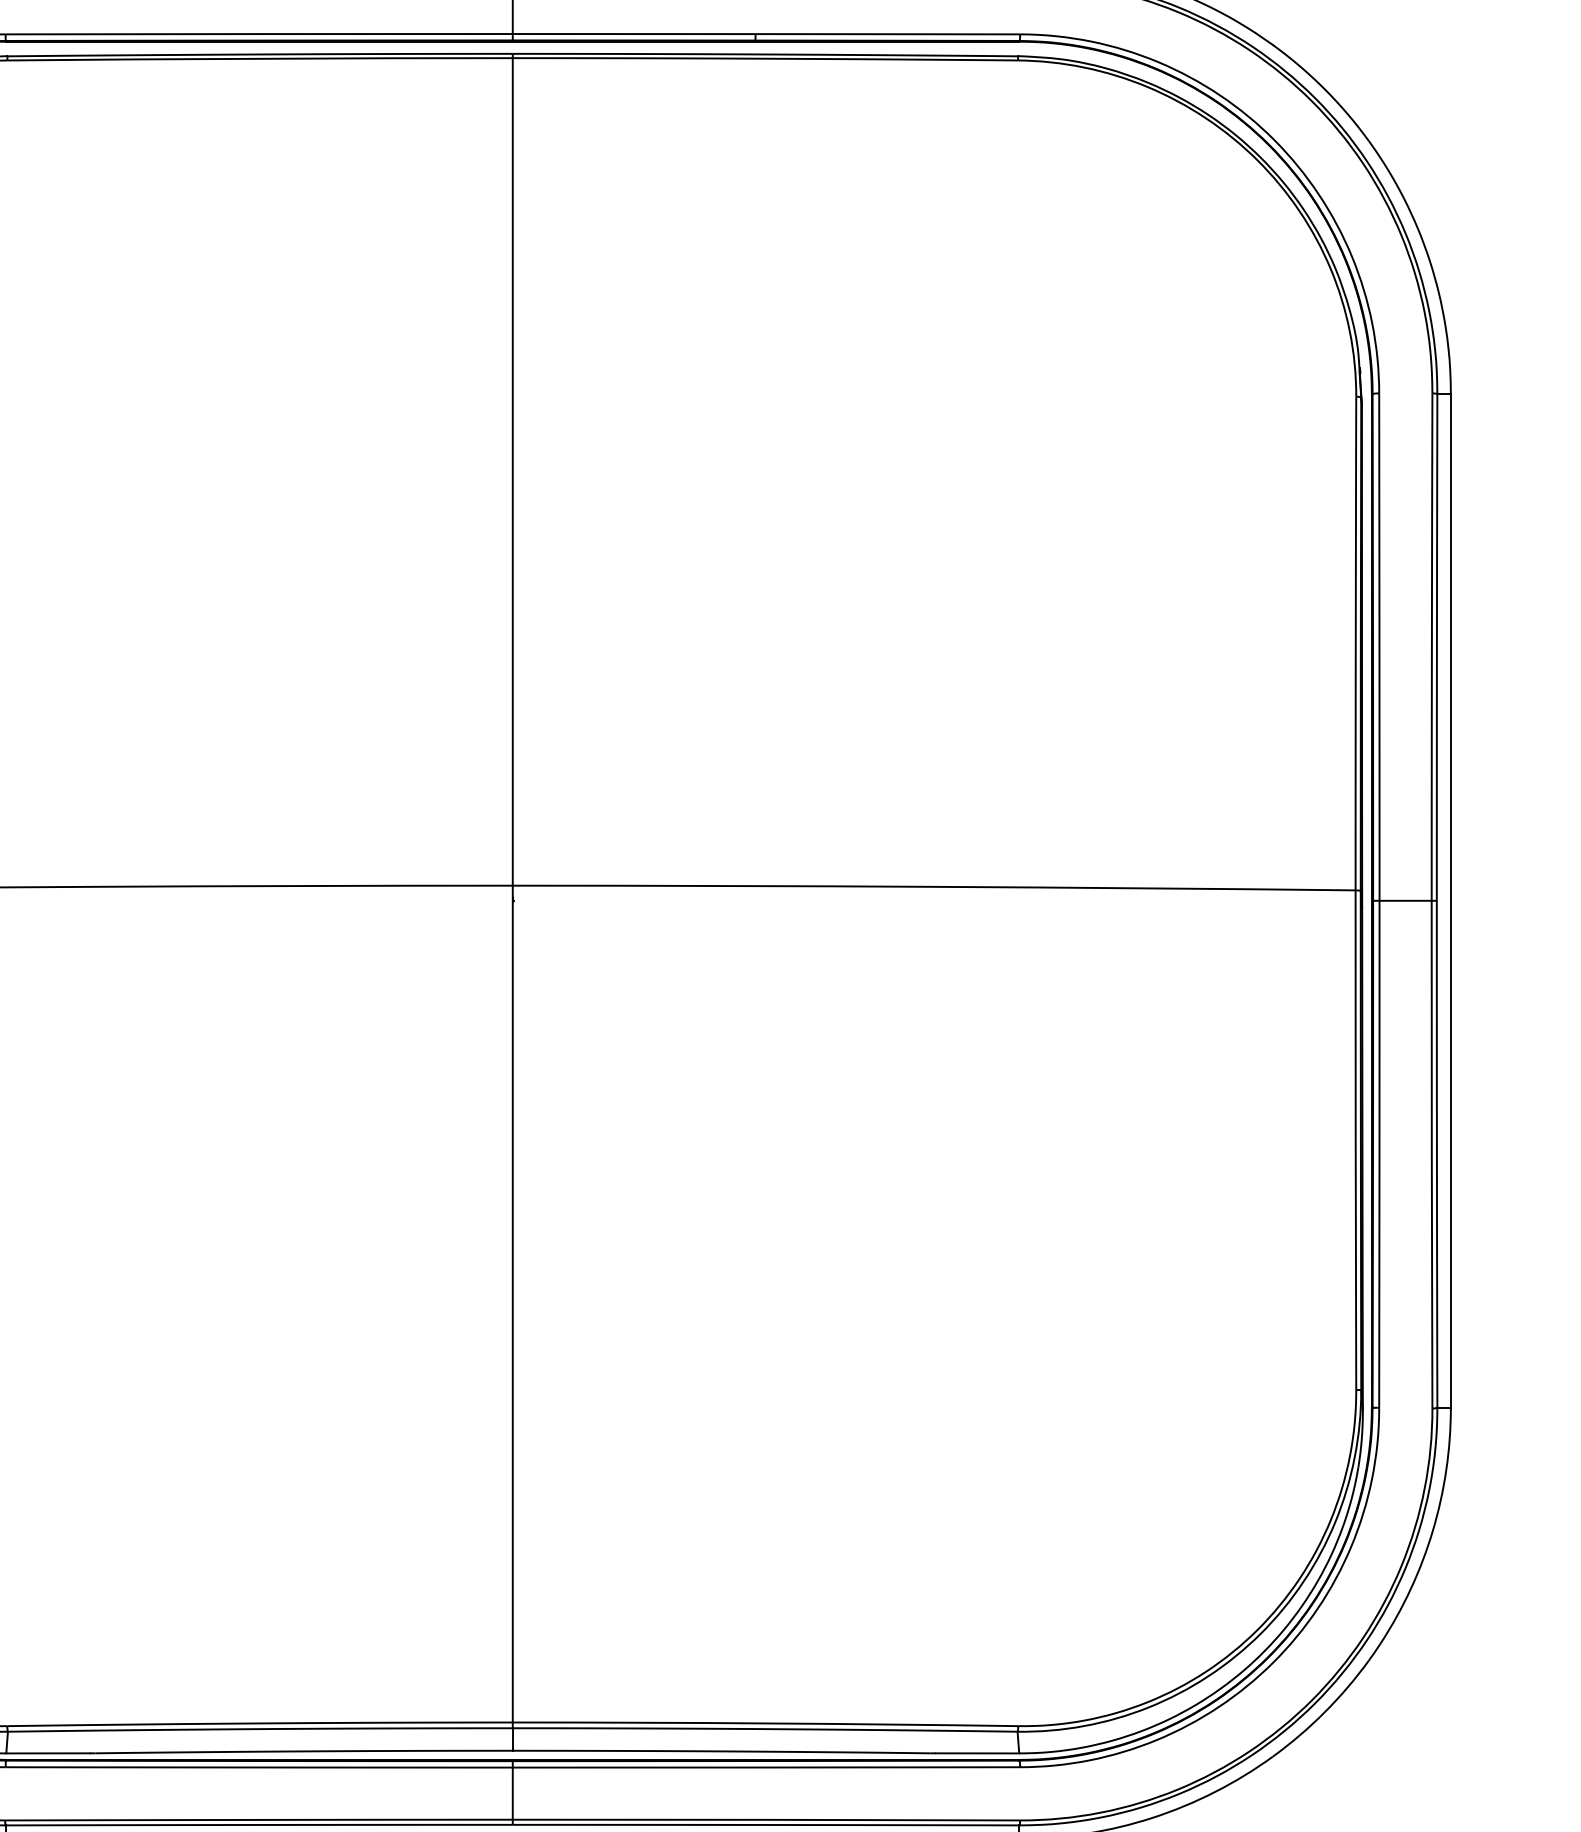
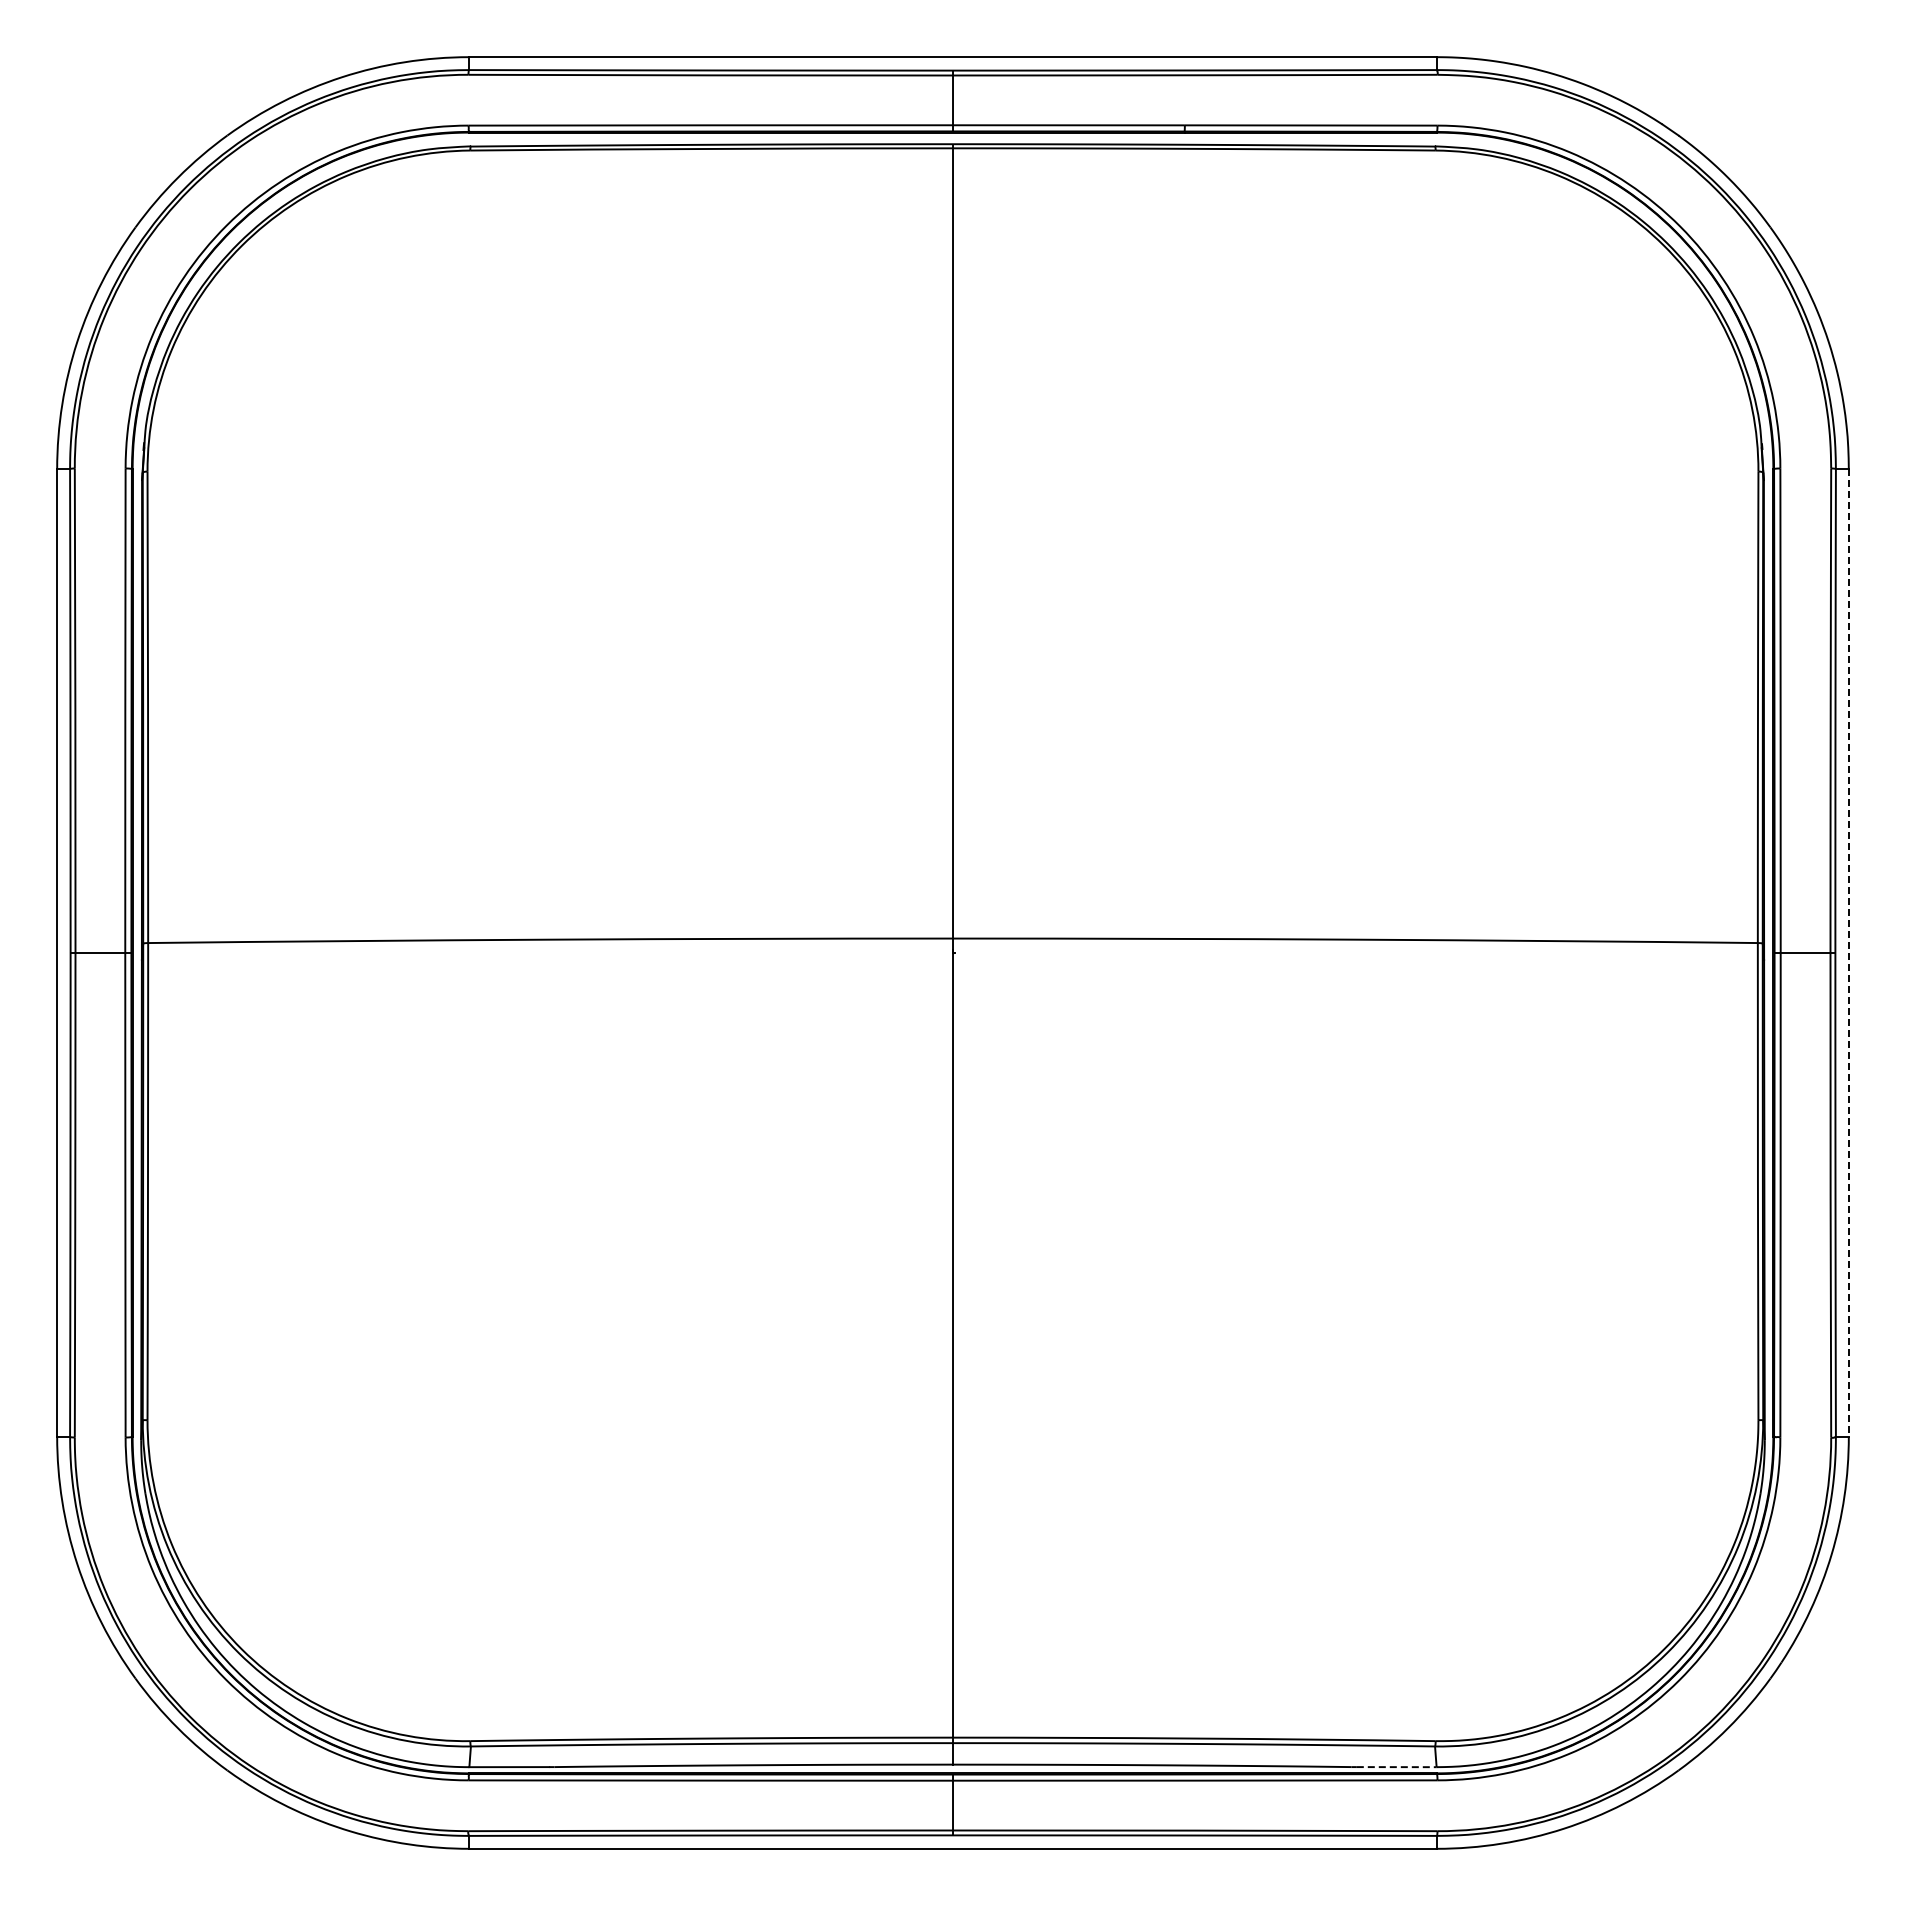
line: (1450, 901) -> (1848, 953), solid -> dashed
line: (977, 1753) -> (1396, 1767), solid -> dashed

